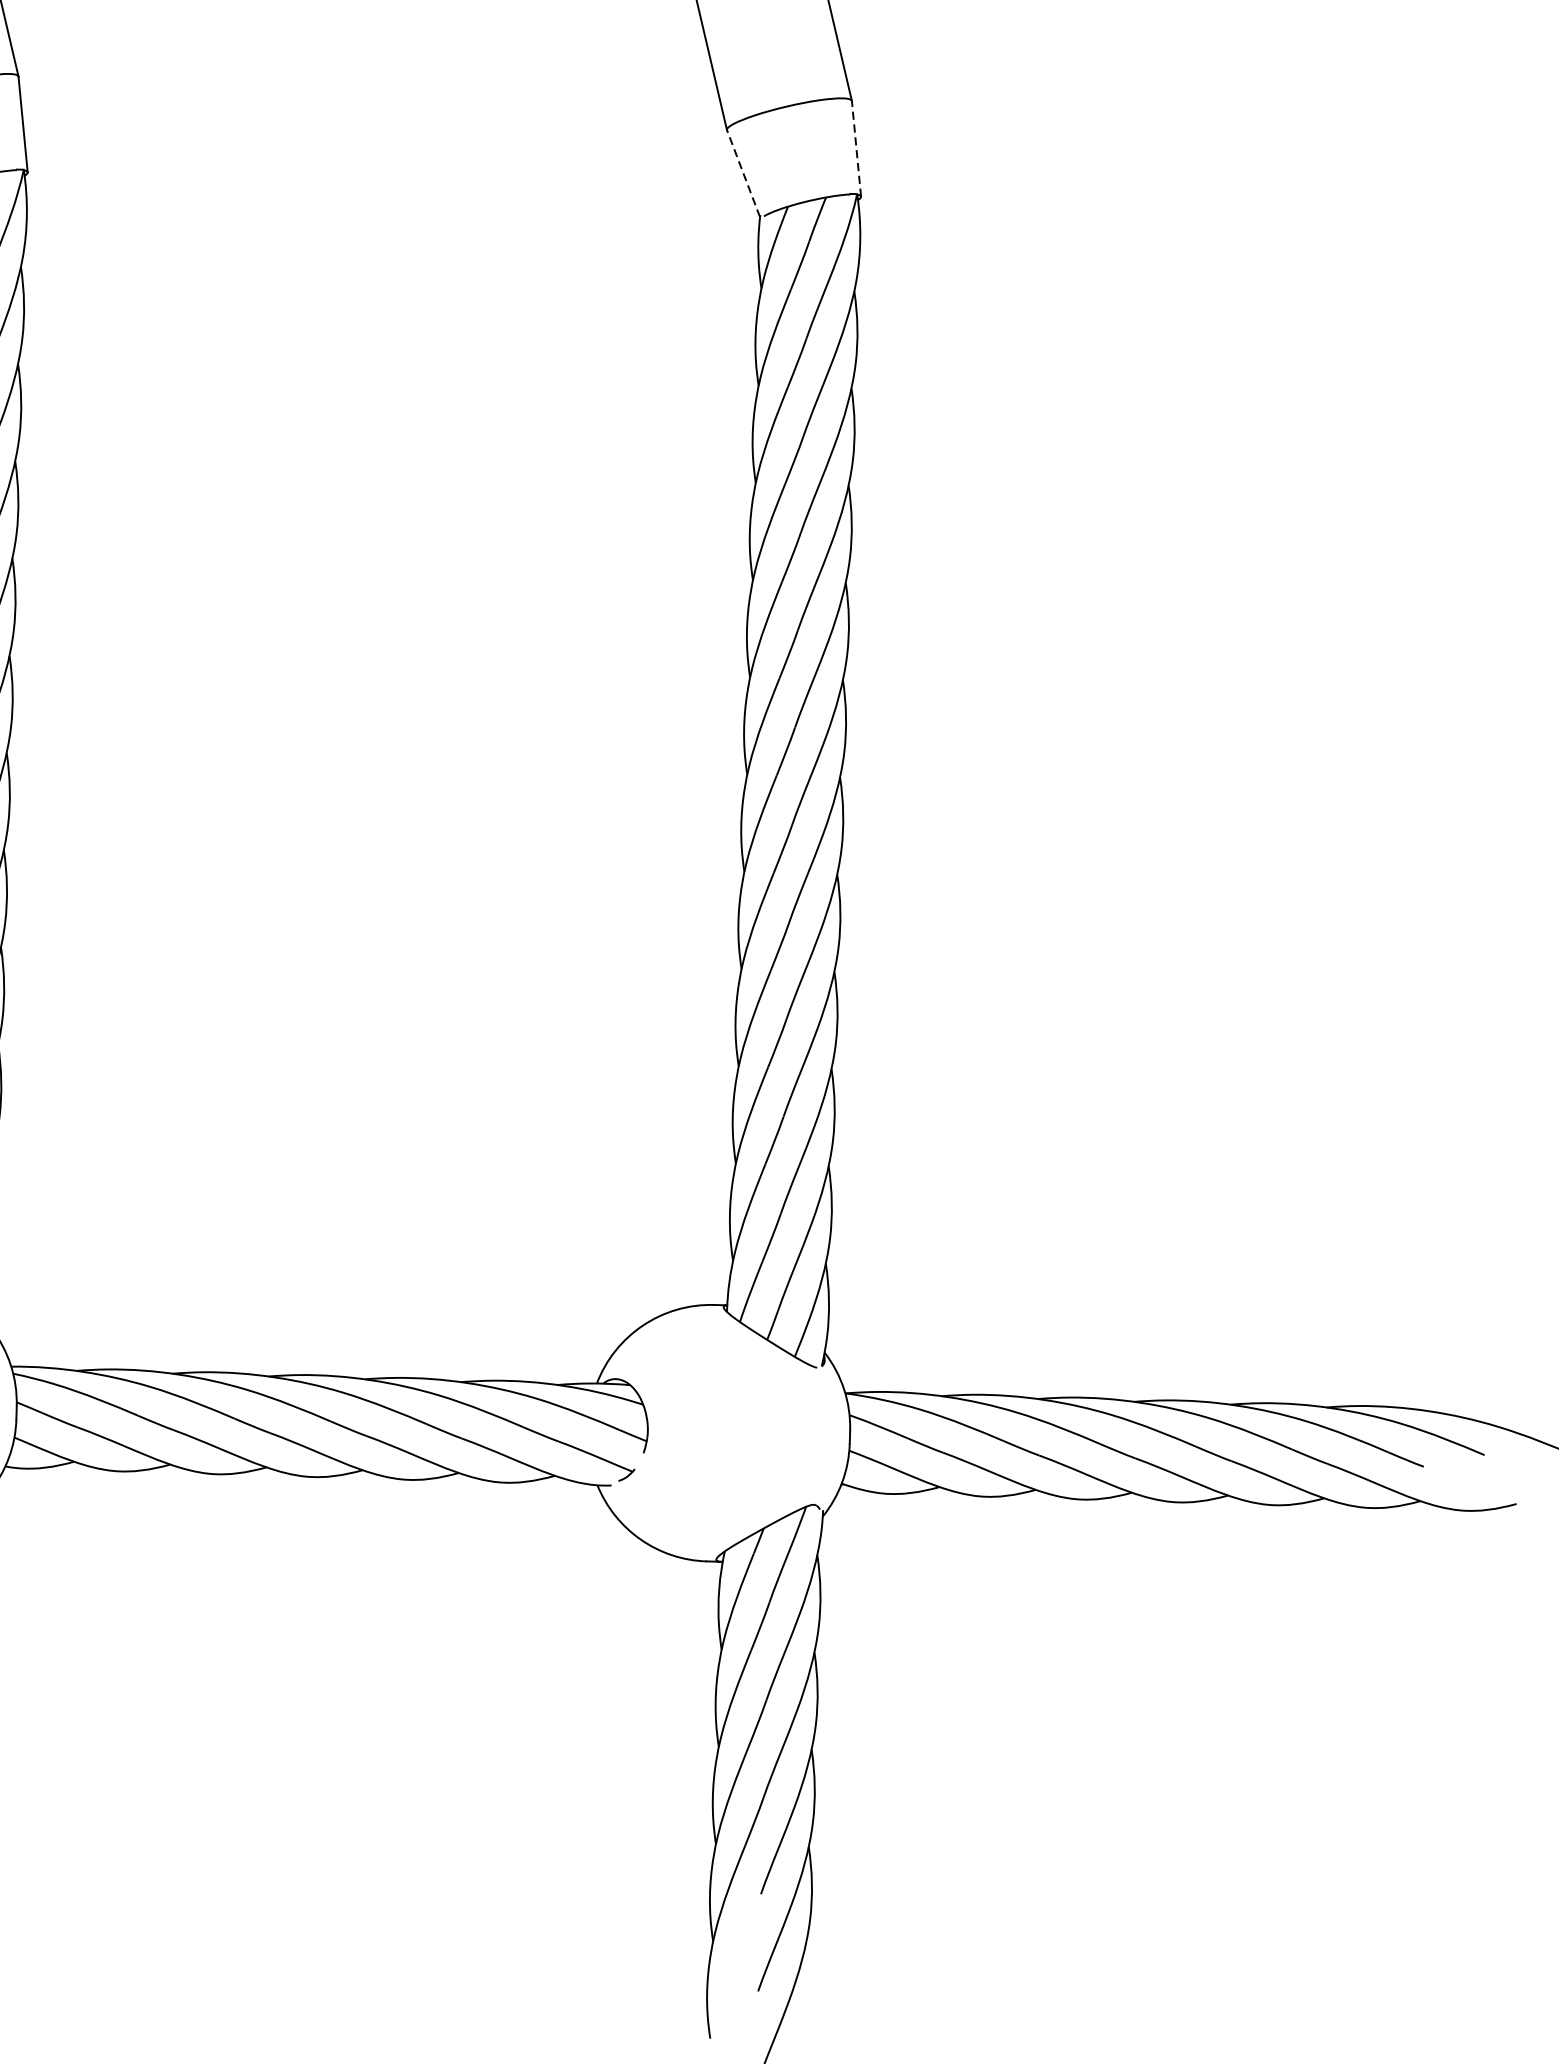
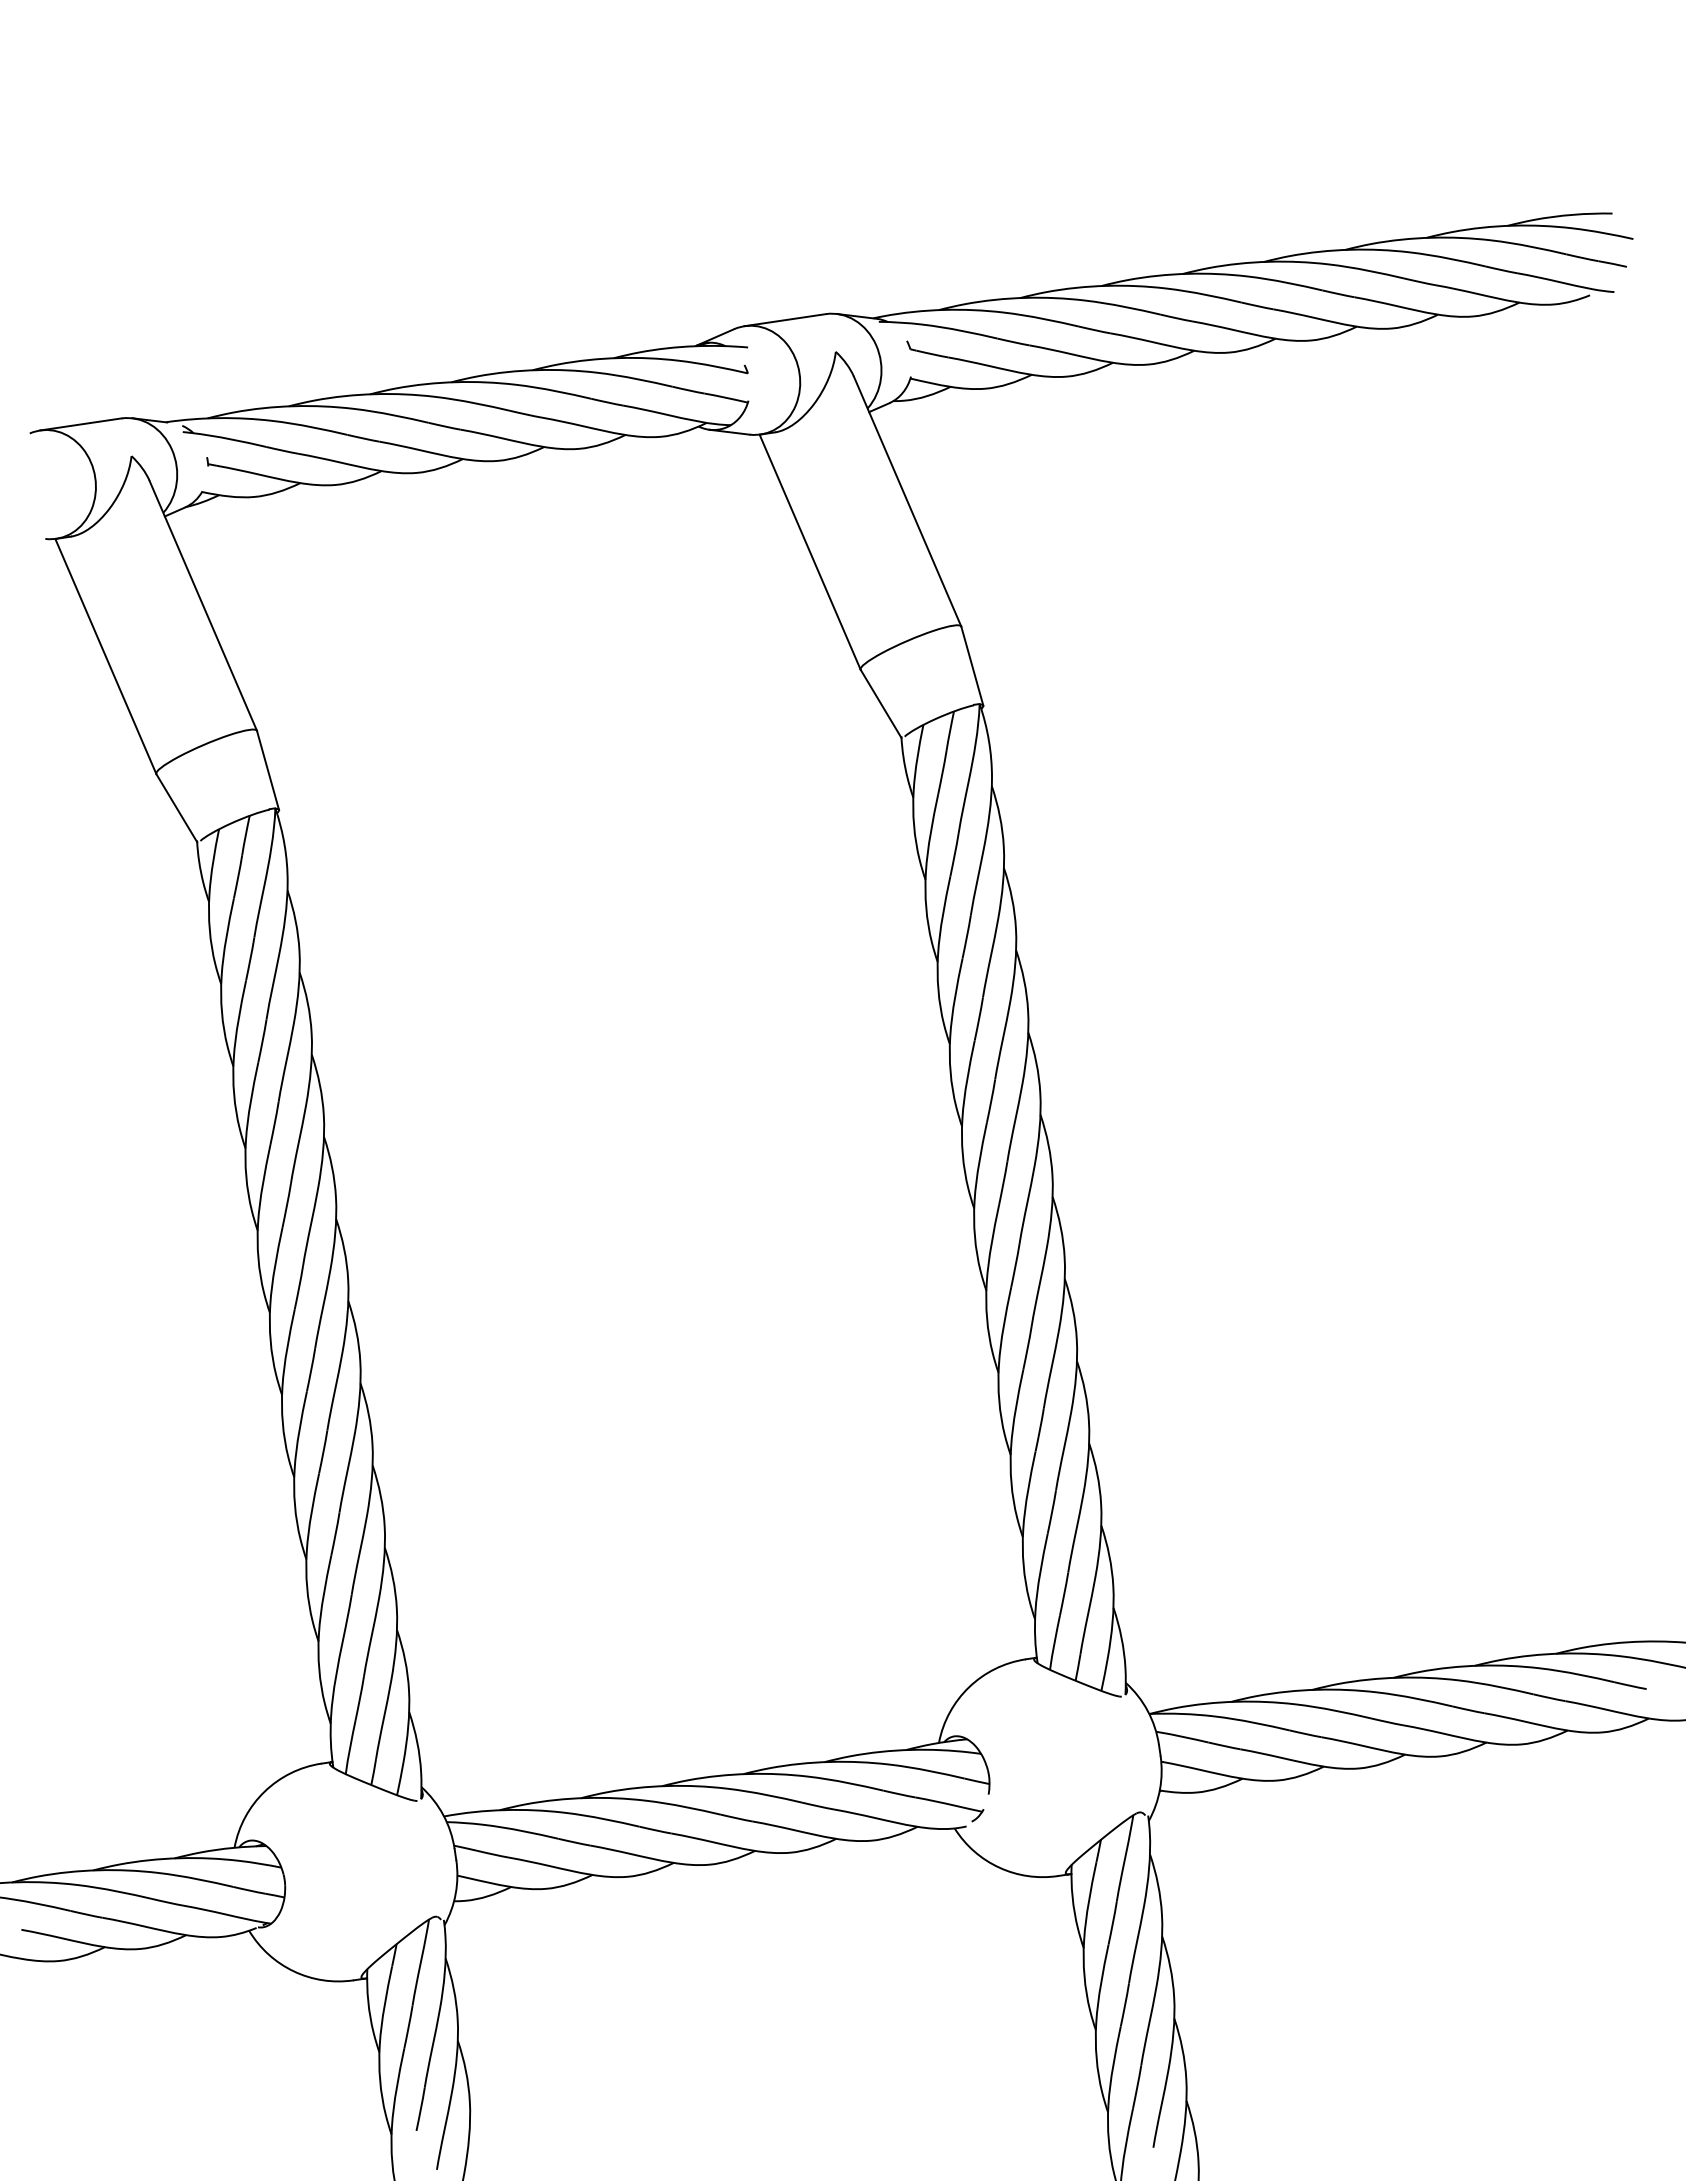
line: (856, 149) -> (972, 666), dashed -> solid
line: (744, 173) -> (881, 703), dashed -> solid

